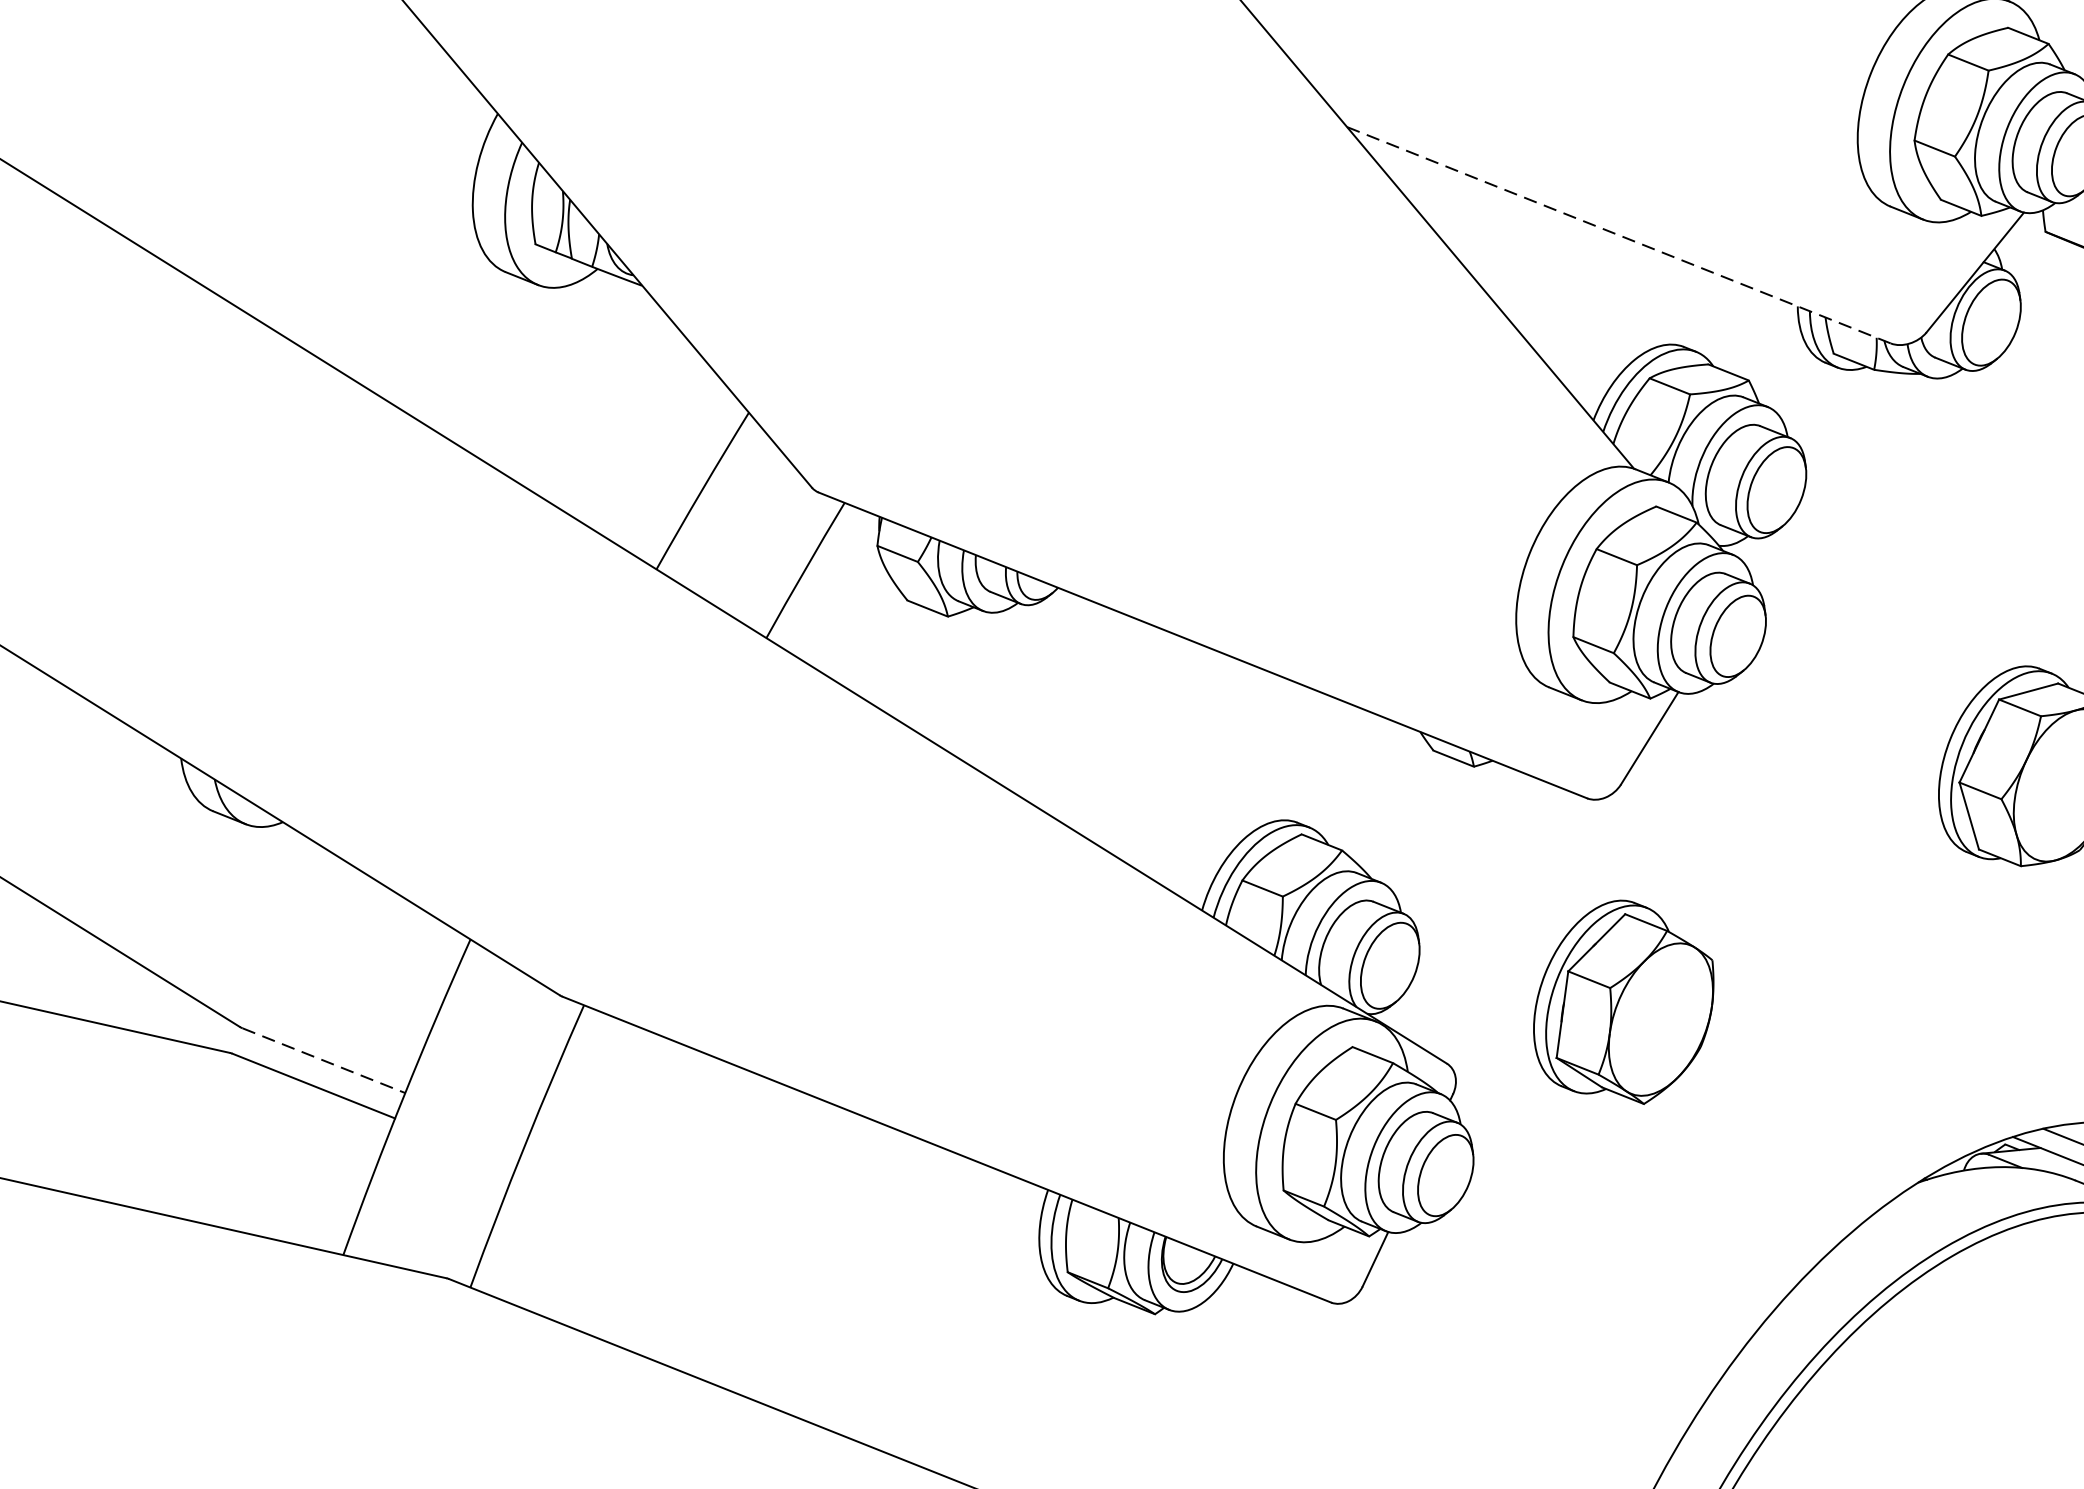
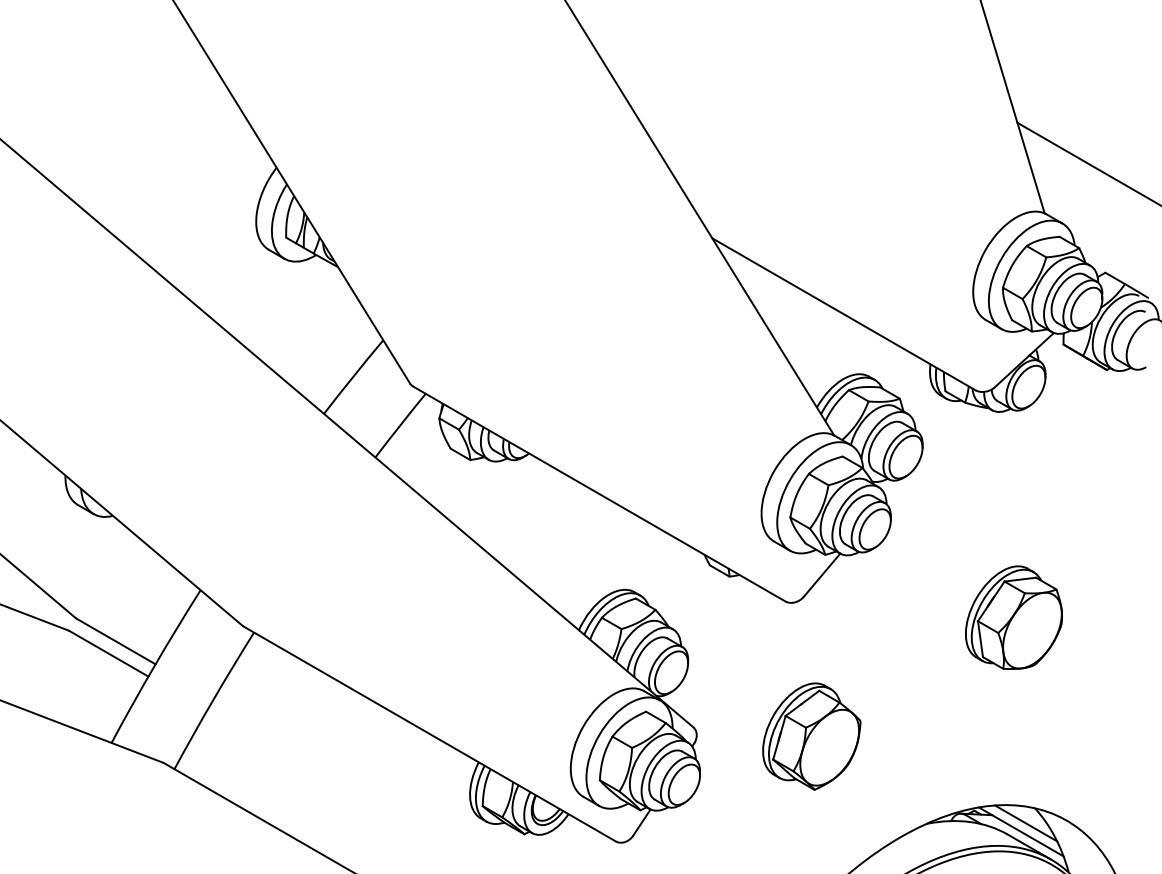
line: (1620, 235) -> (844, 314), dashed -> solid
part: (1623, 1003) -> (811, 736), moved
line: (324, 1060) -> (116, 641), dashed -> solid

